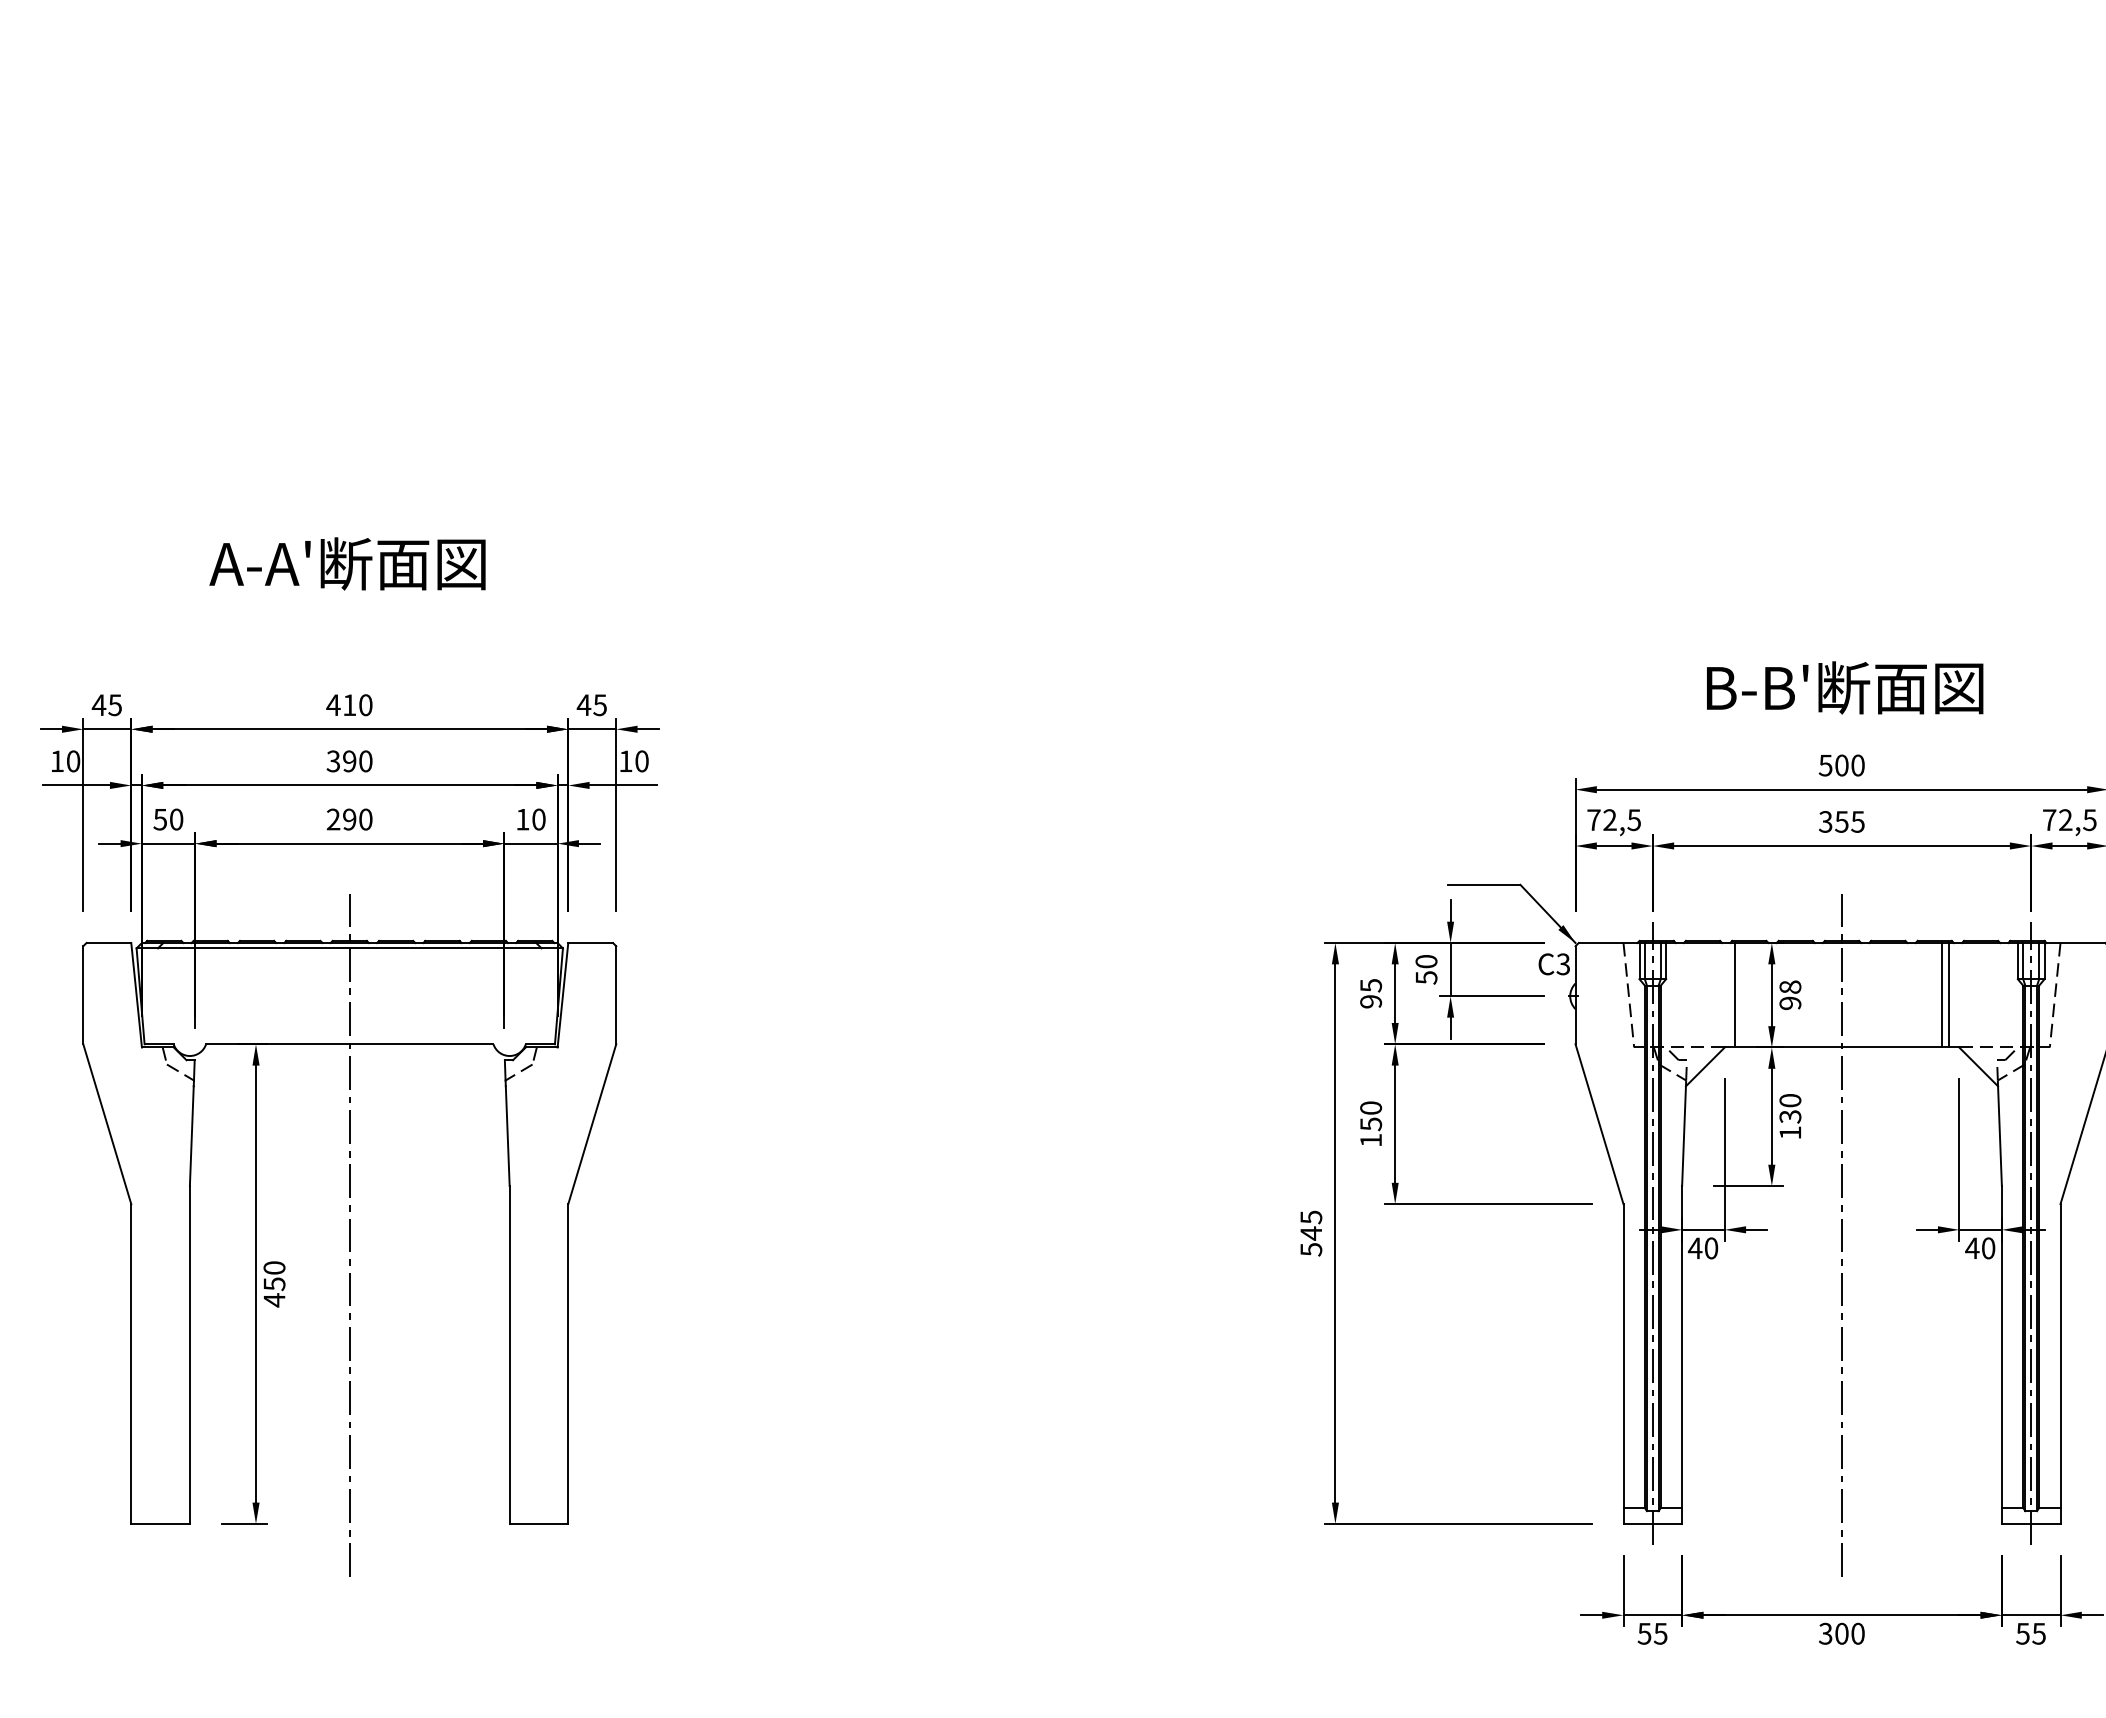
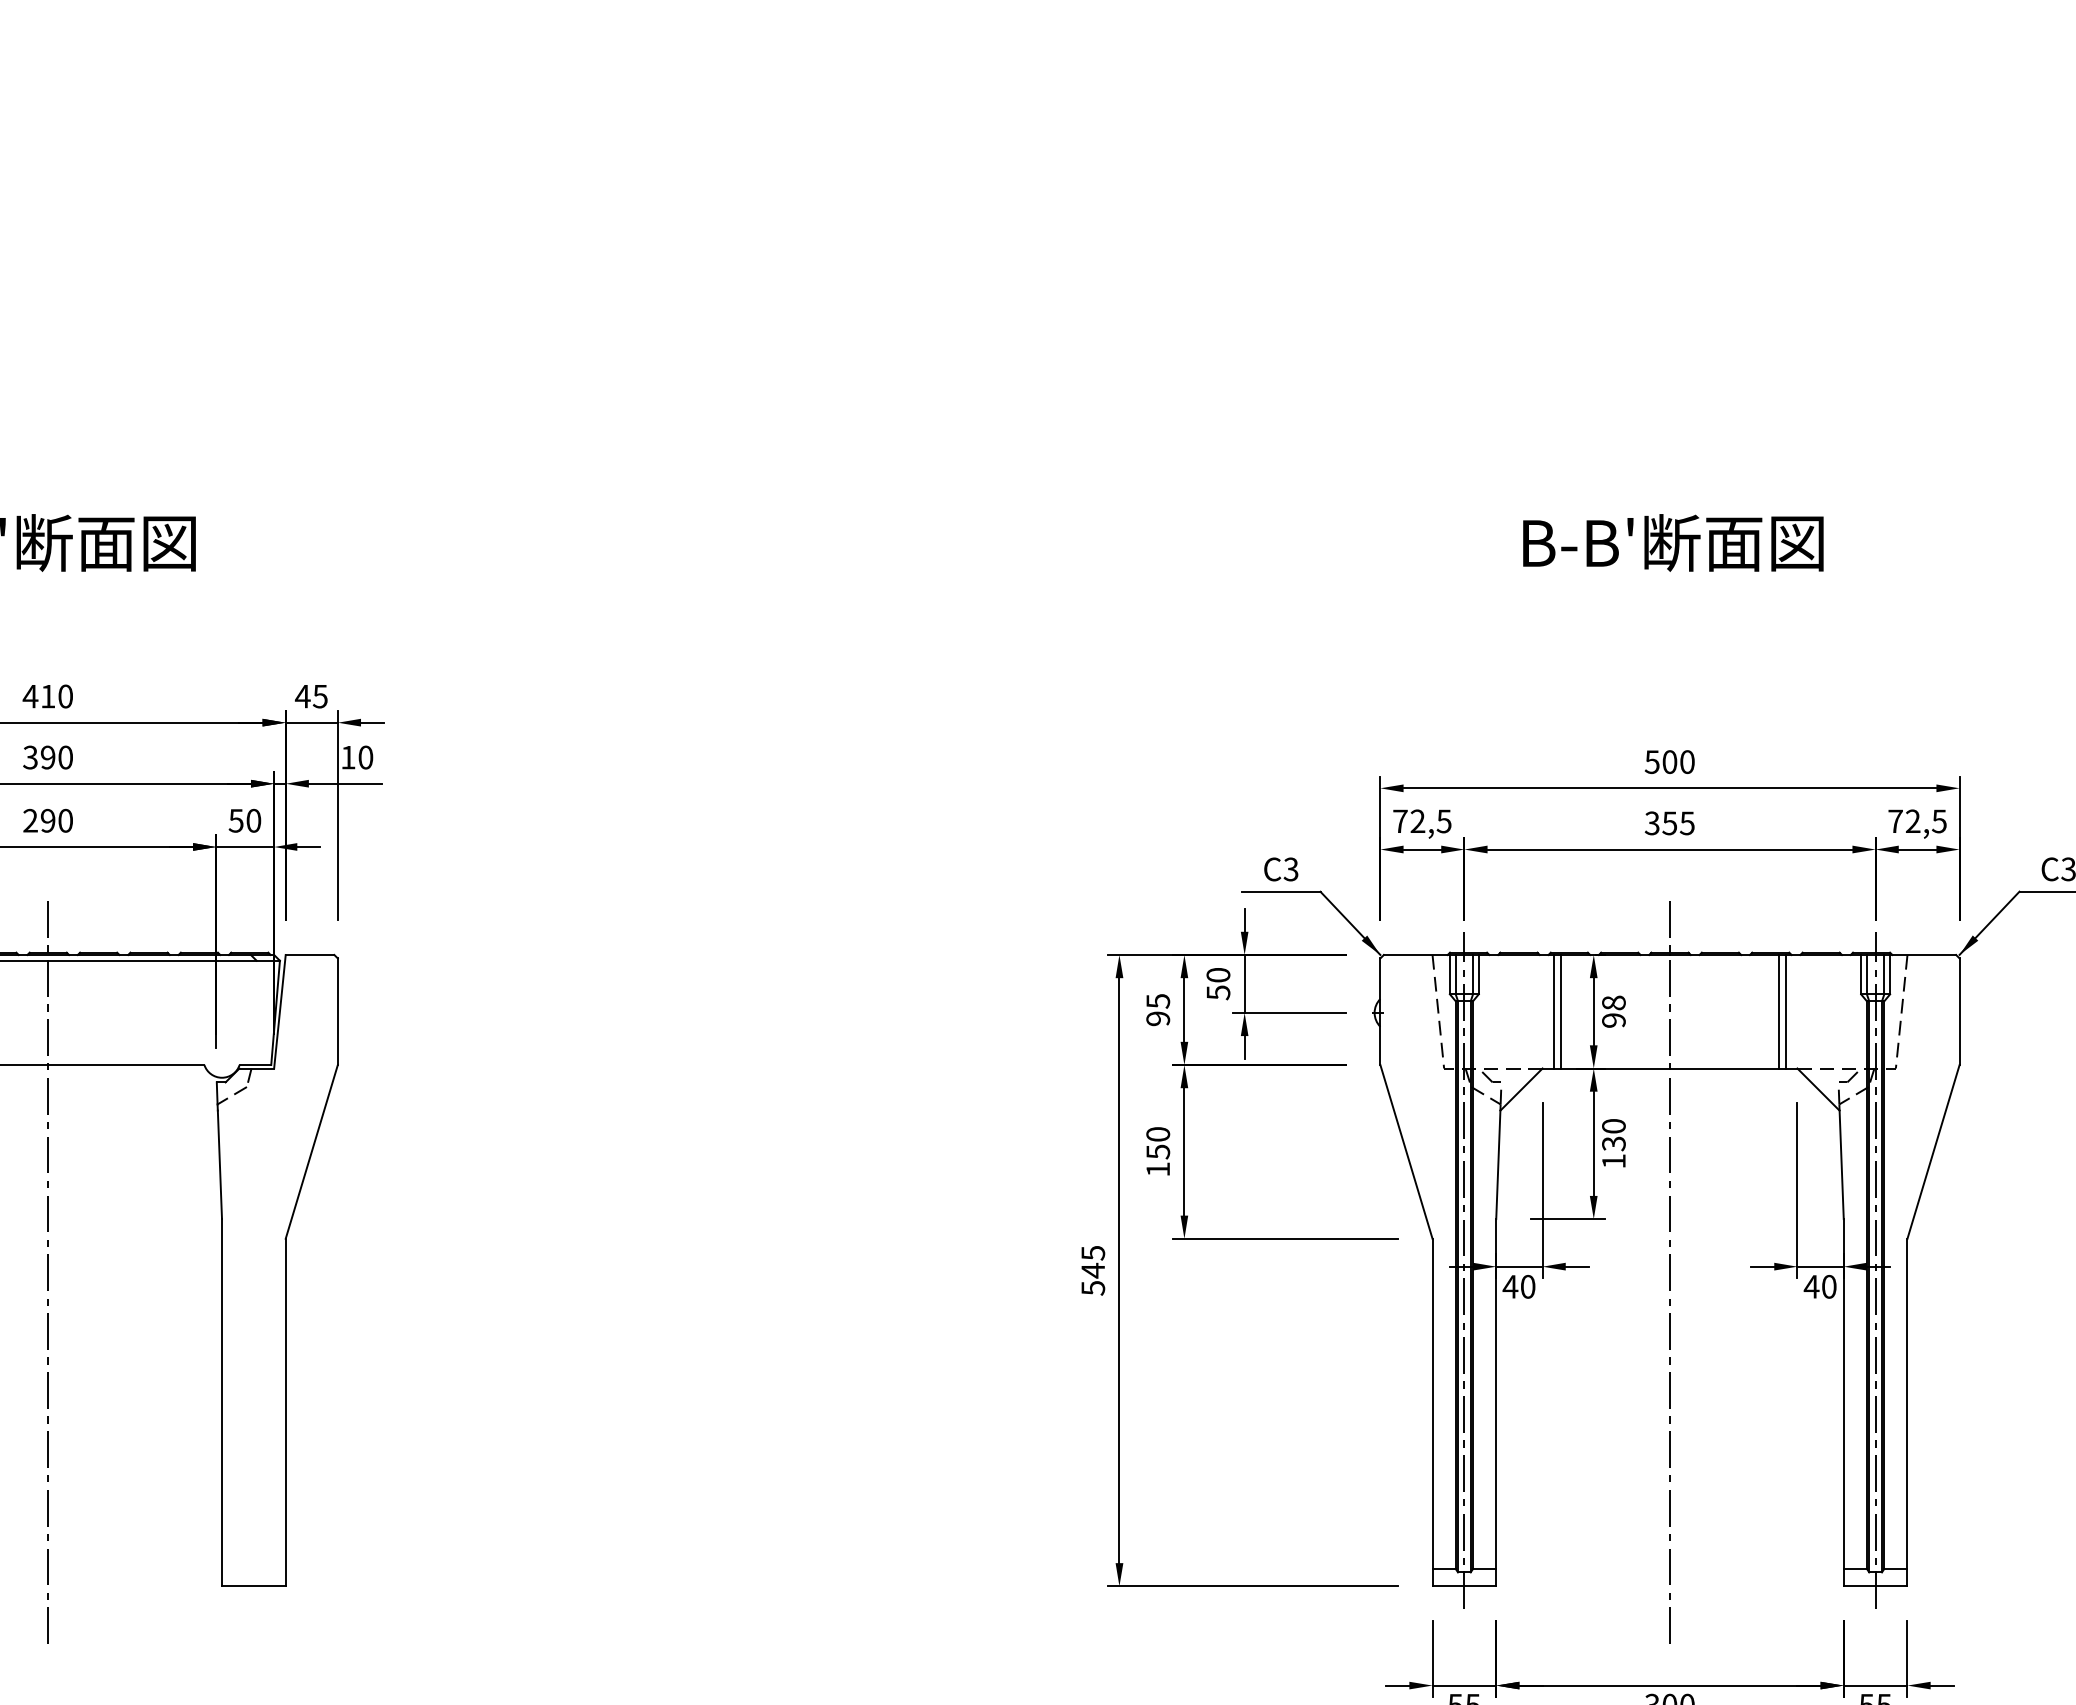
text: (1845, 687) -> (1673, 542), moved
text: (522, 819) -> (235, 820), 10 -> 50
text: (1553, 964) -> (1280, 869), moved
line: (1741, 995) -> (1560, 1012), added

